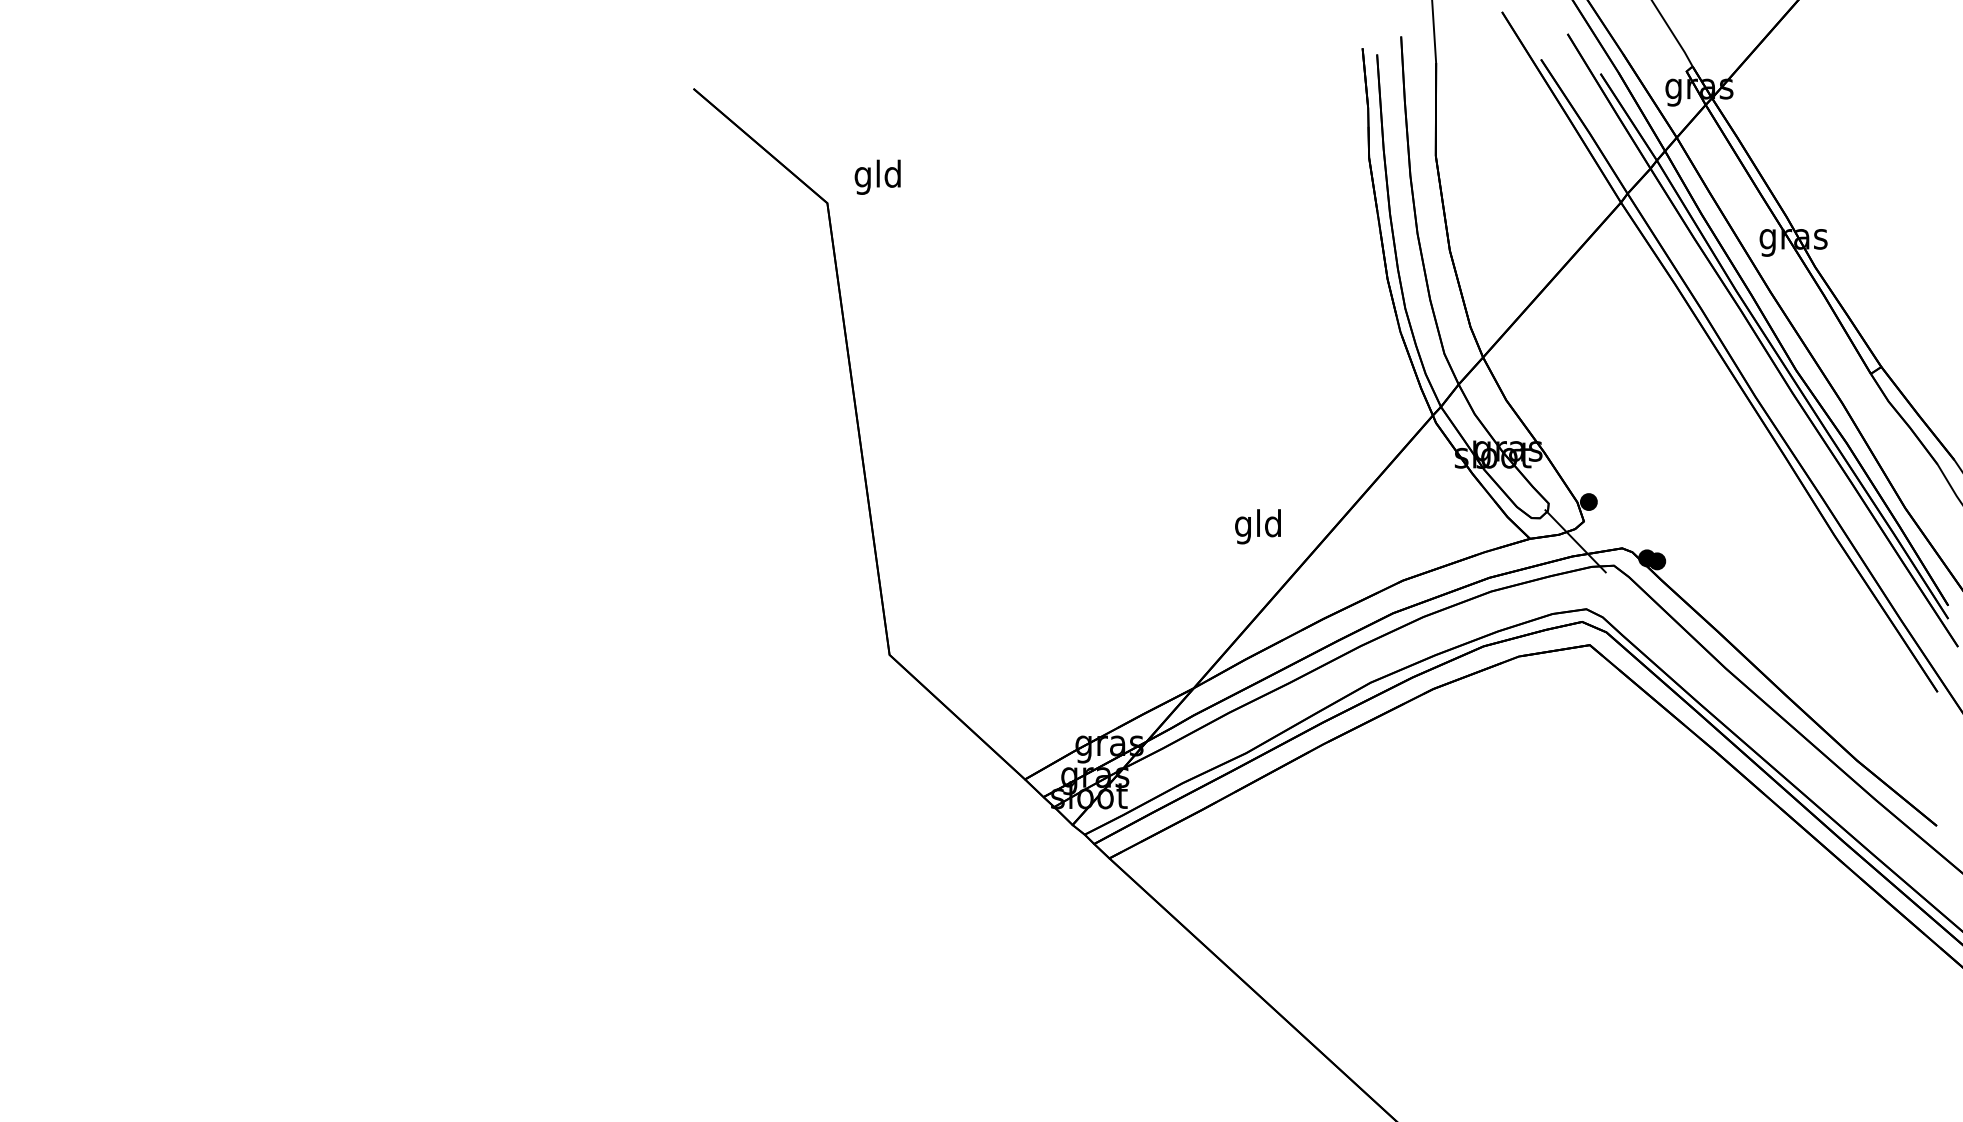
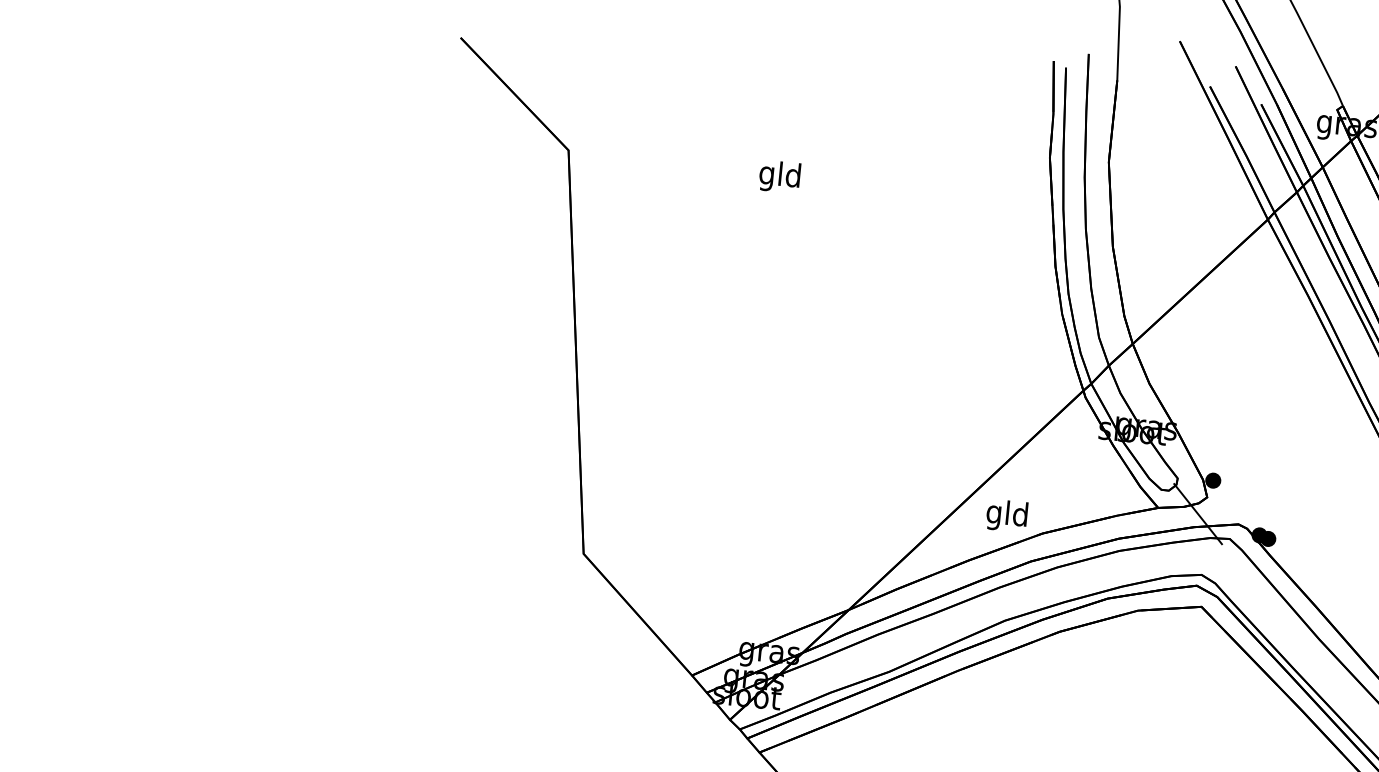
text: (877, 176) -> (779, 176), moved
text: (1257, 526) -> (1006, 515), moved

